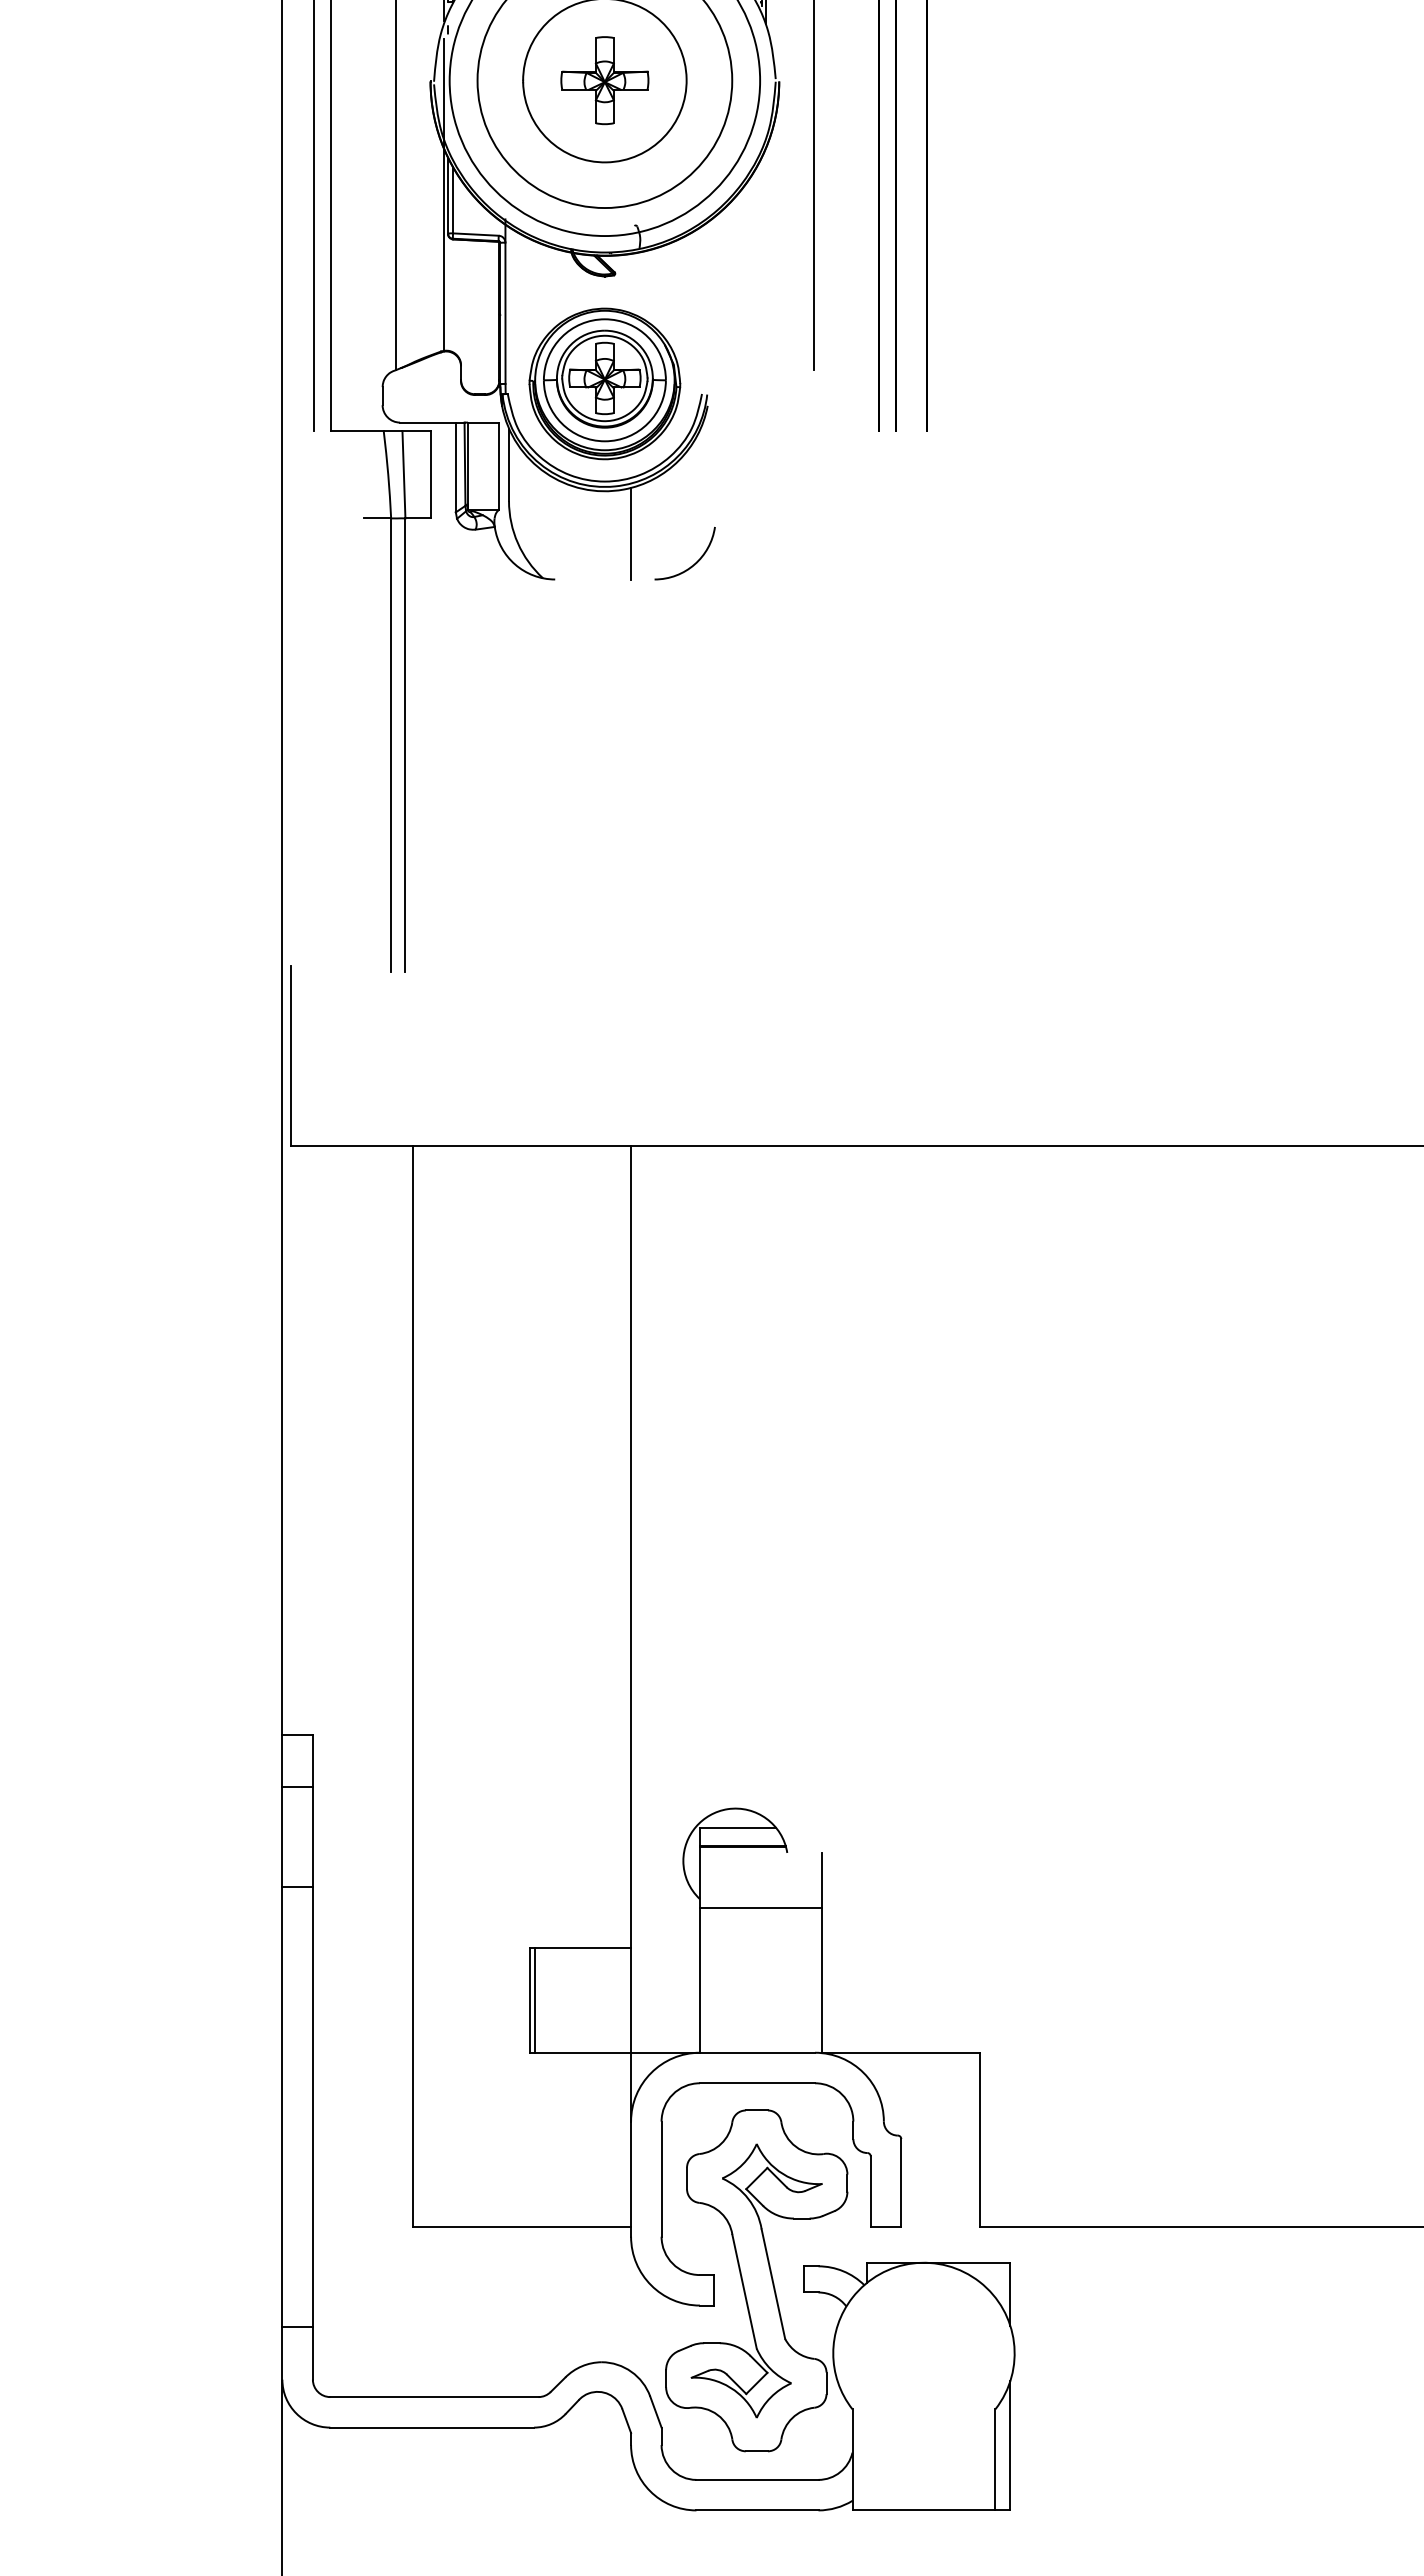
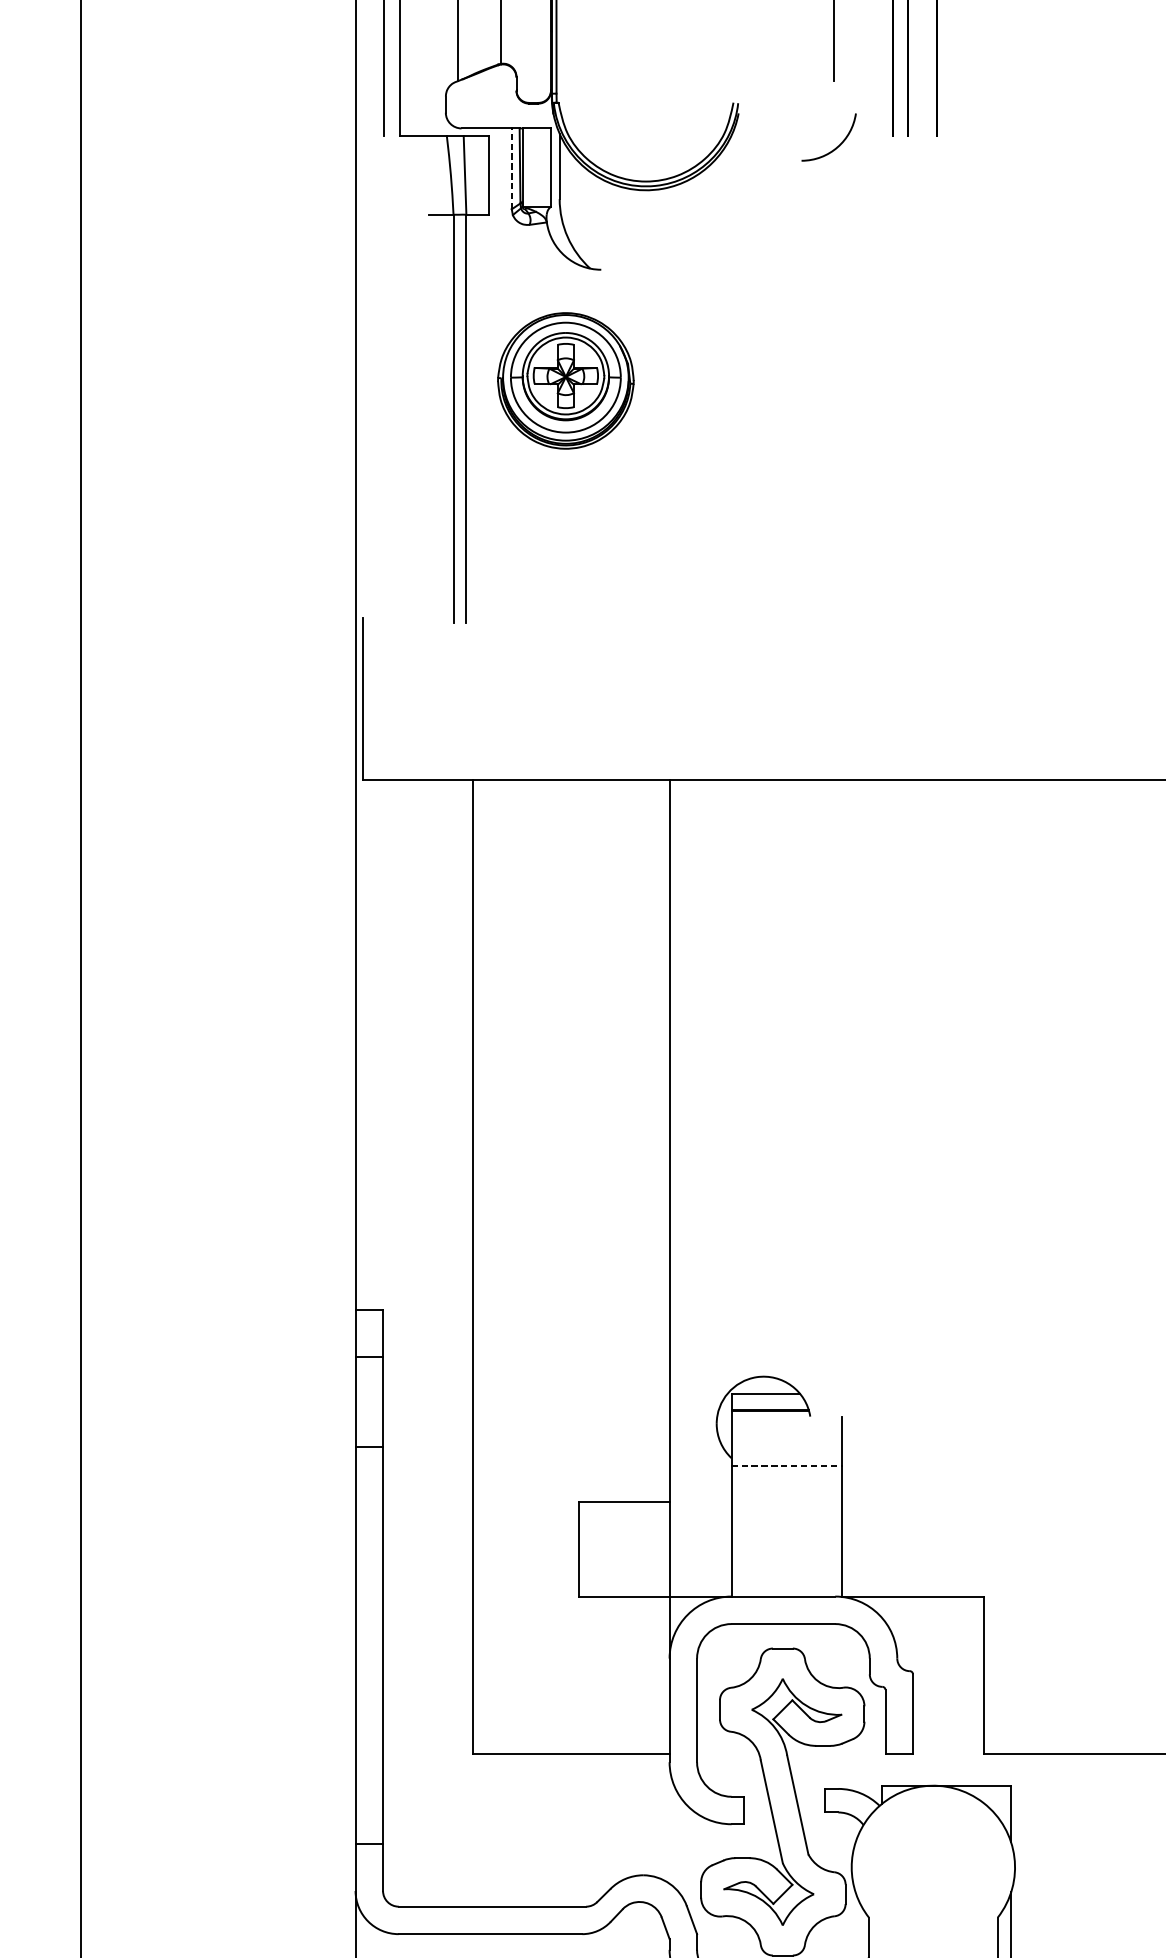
part: (604, 383) -> (565, 380), moved
line: (455, 467) -> (511, 168), solid -> dashed
line: (631, 533) -> (669, 228), removed
curve: (691, 565) -> (834, 148), moved
line: (761, 1908) -> (787, 1466), solid -> dashed
line: (535, 2000) -> (583, 1549), removed

